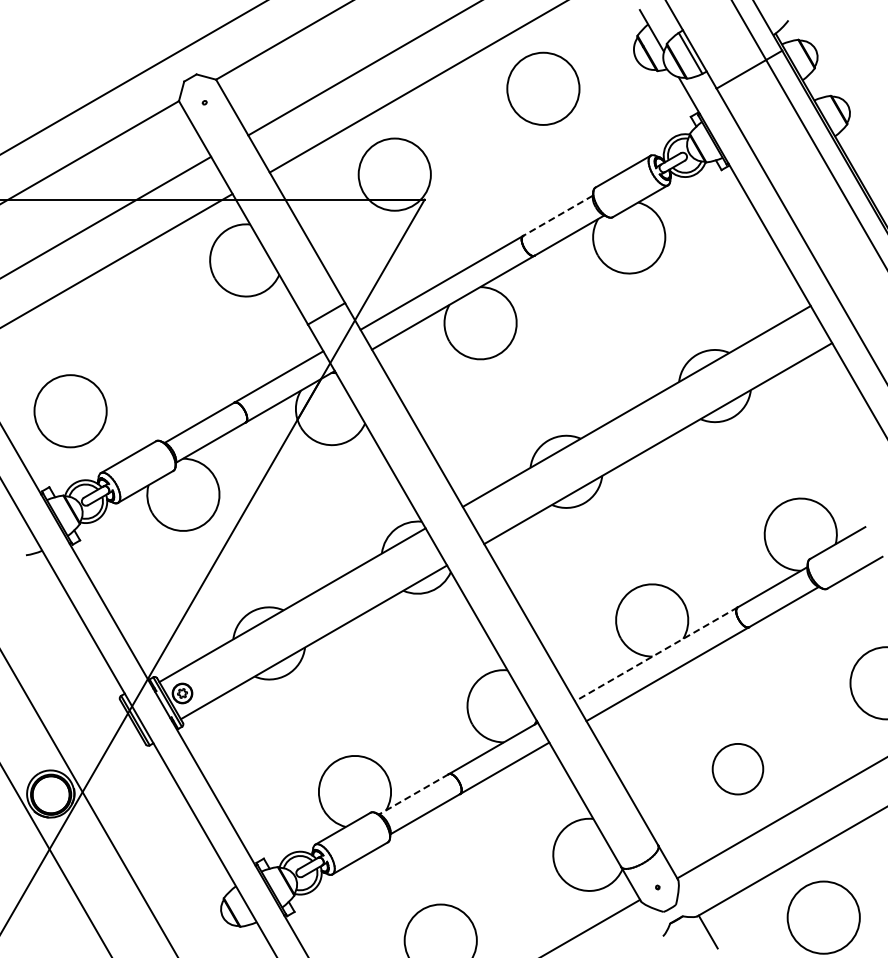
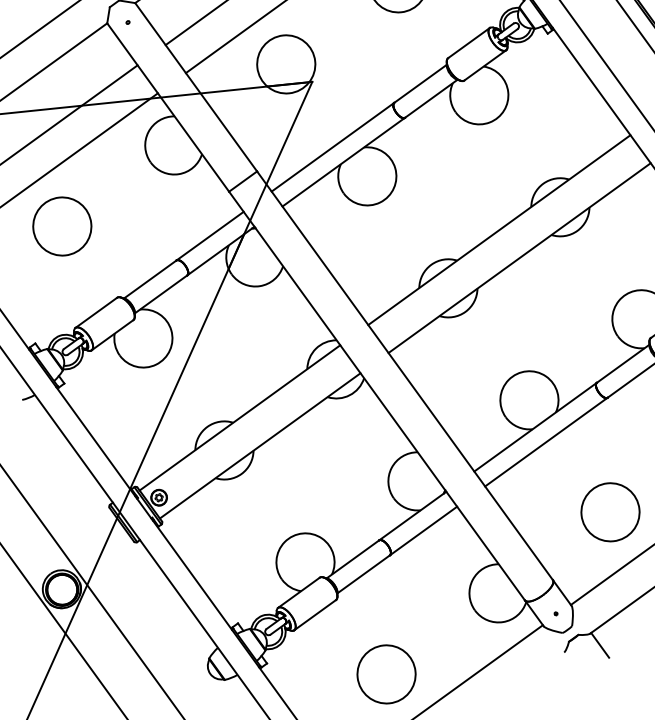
line: (557, 216) -> (420, 84), dashed -> solid
circle: (70, 411) -> (62, 226), moved
line: (656, 654) -> (535, 427), dashed -> solid
circle: (737, 769) -> (610, 512), size x1.43
line: (413, 794) -> (352, 559), dashed -> solid

